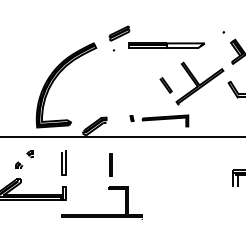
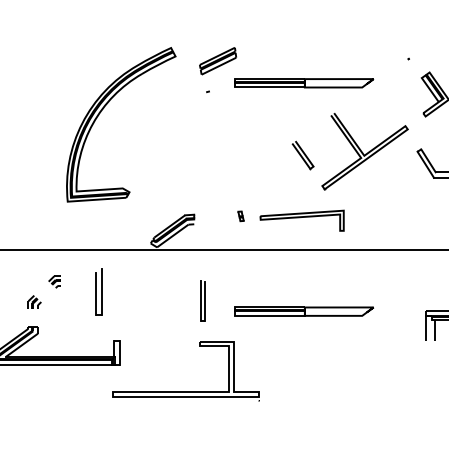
part: (56, 78) -> (103, 112), moved
part: (63, 162) -> (97, 291), moved
part: (166, 170) -> (303, 311), added

